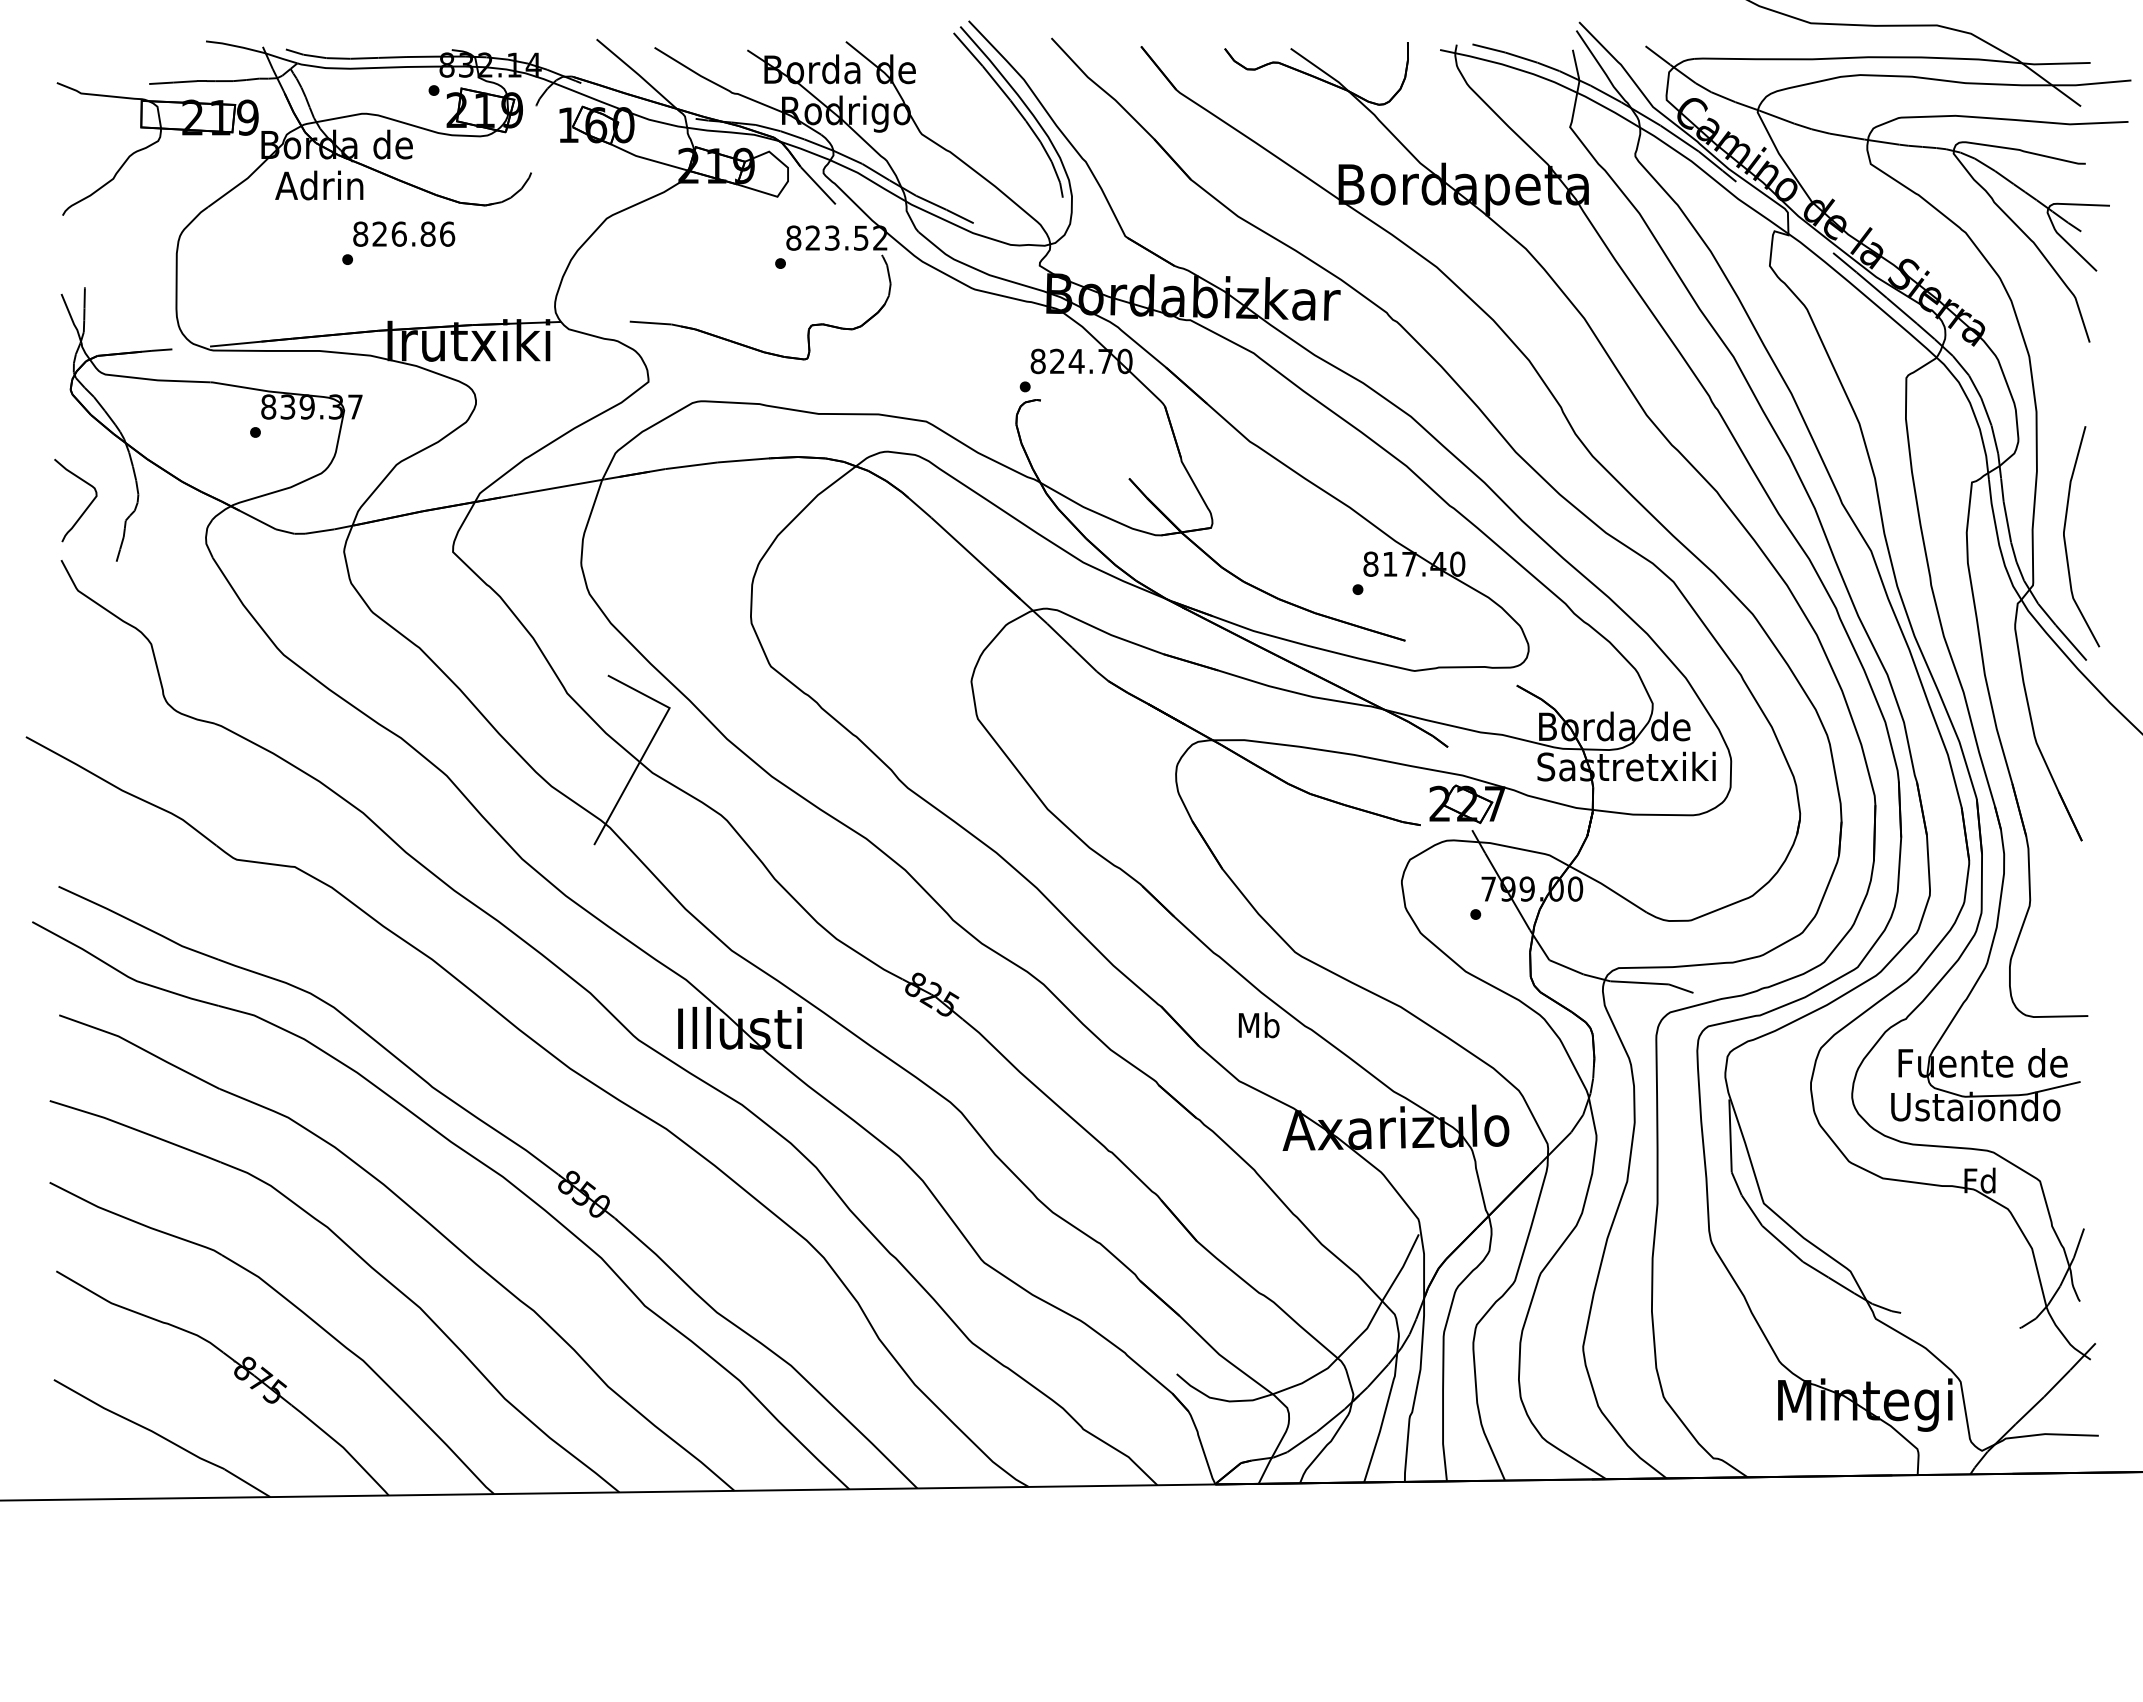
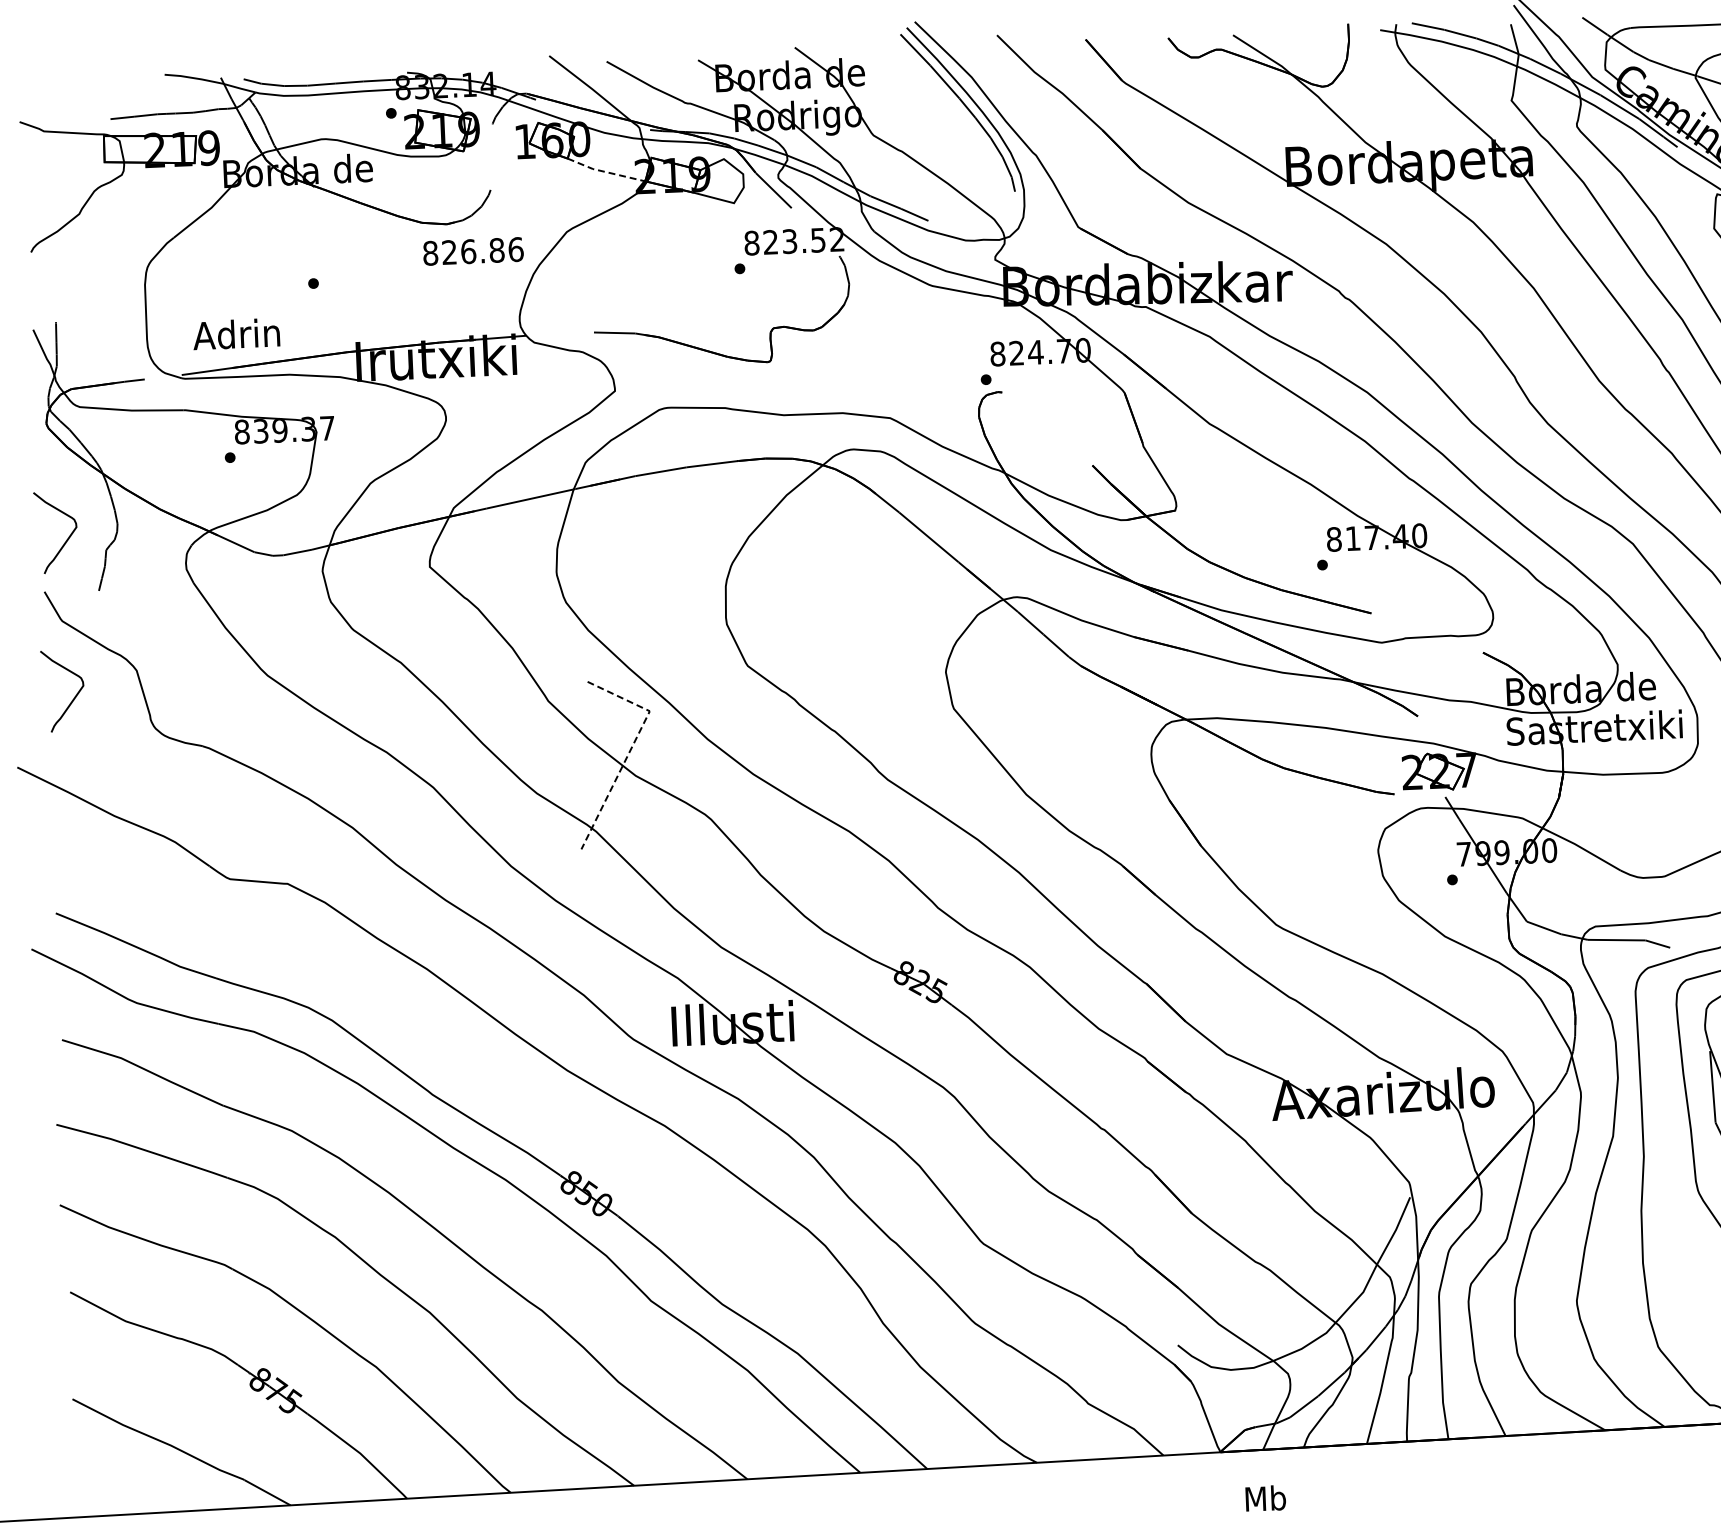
line: (648, 159) -> (605, 172), solid -> dashed
text: (319, 185) -> (236, 334), moved
text: (404, 233) -> (473, 250), moved
curve: (85, 669) -> (73, 698), added
line: (648, 745) -> (630, 749), solid -> dashed
text: (1258, 1025) -> (1265, 1498), moved

